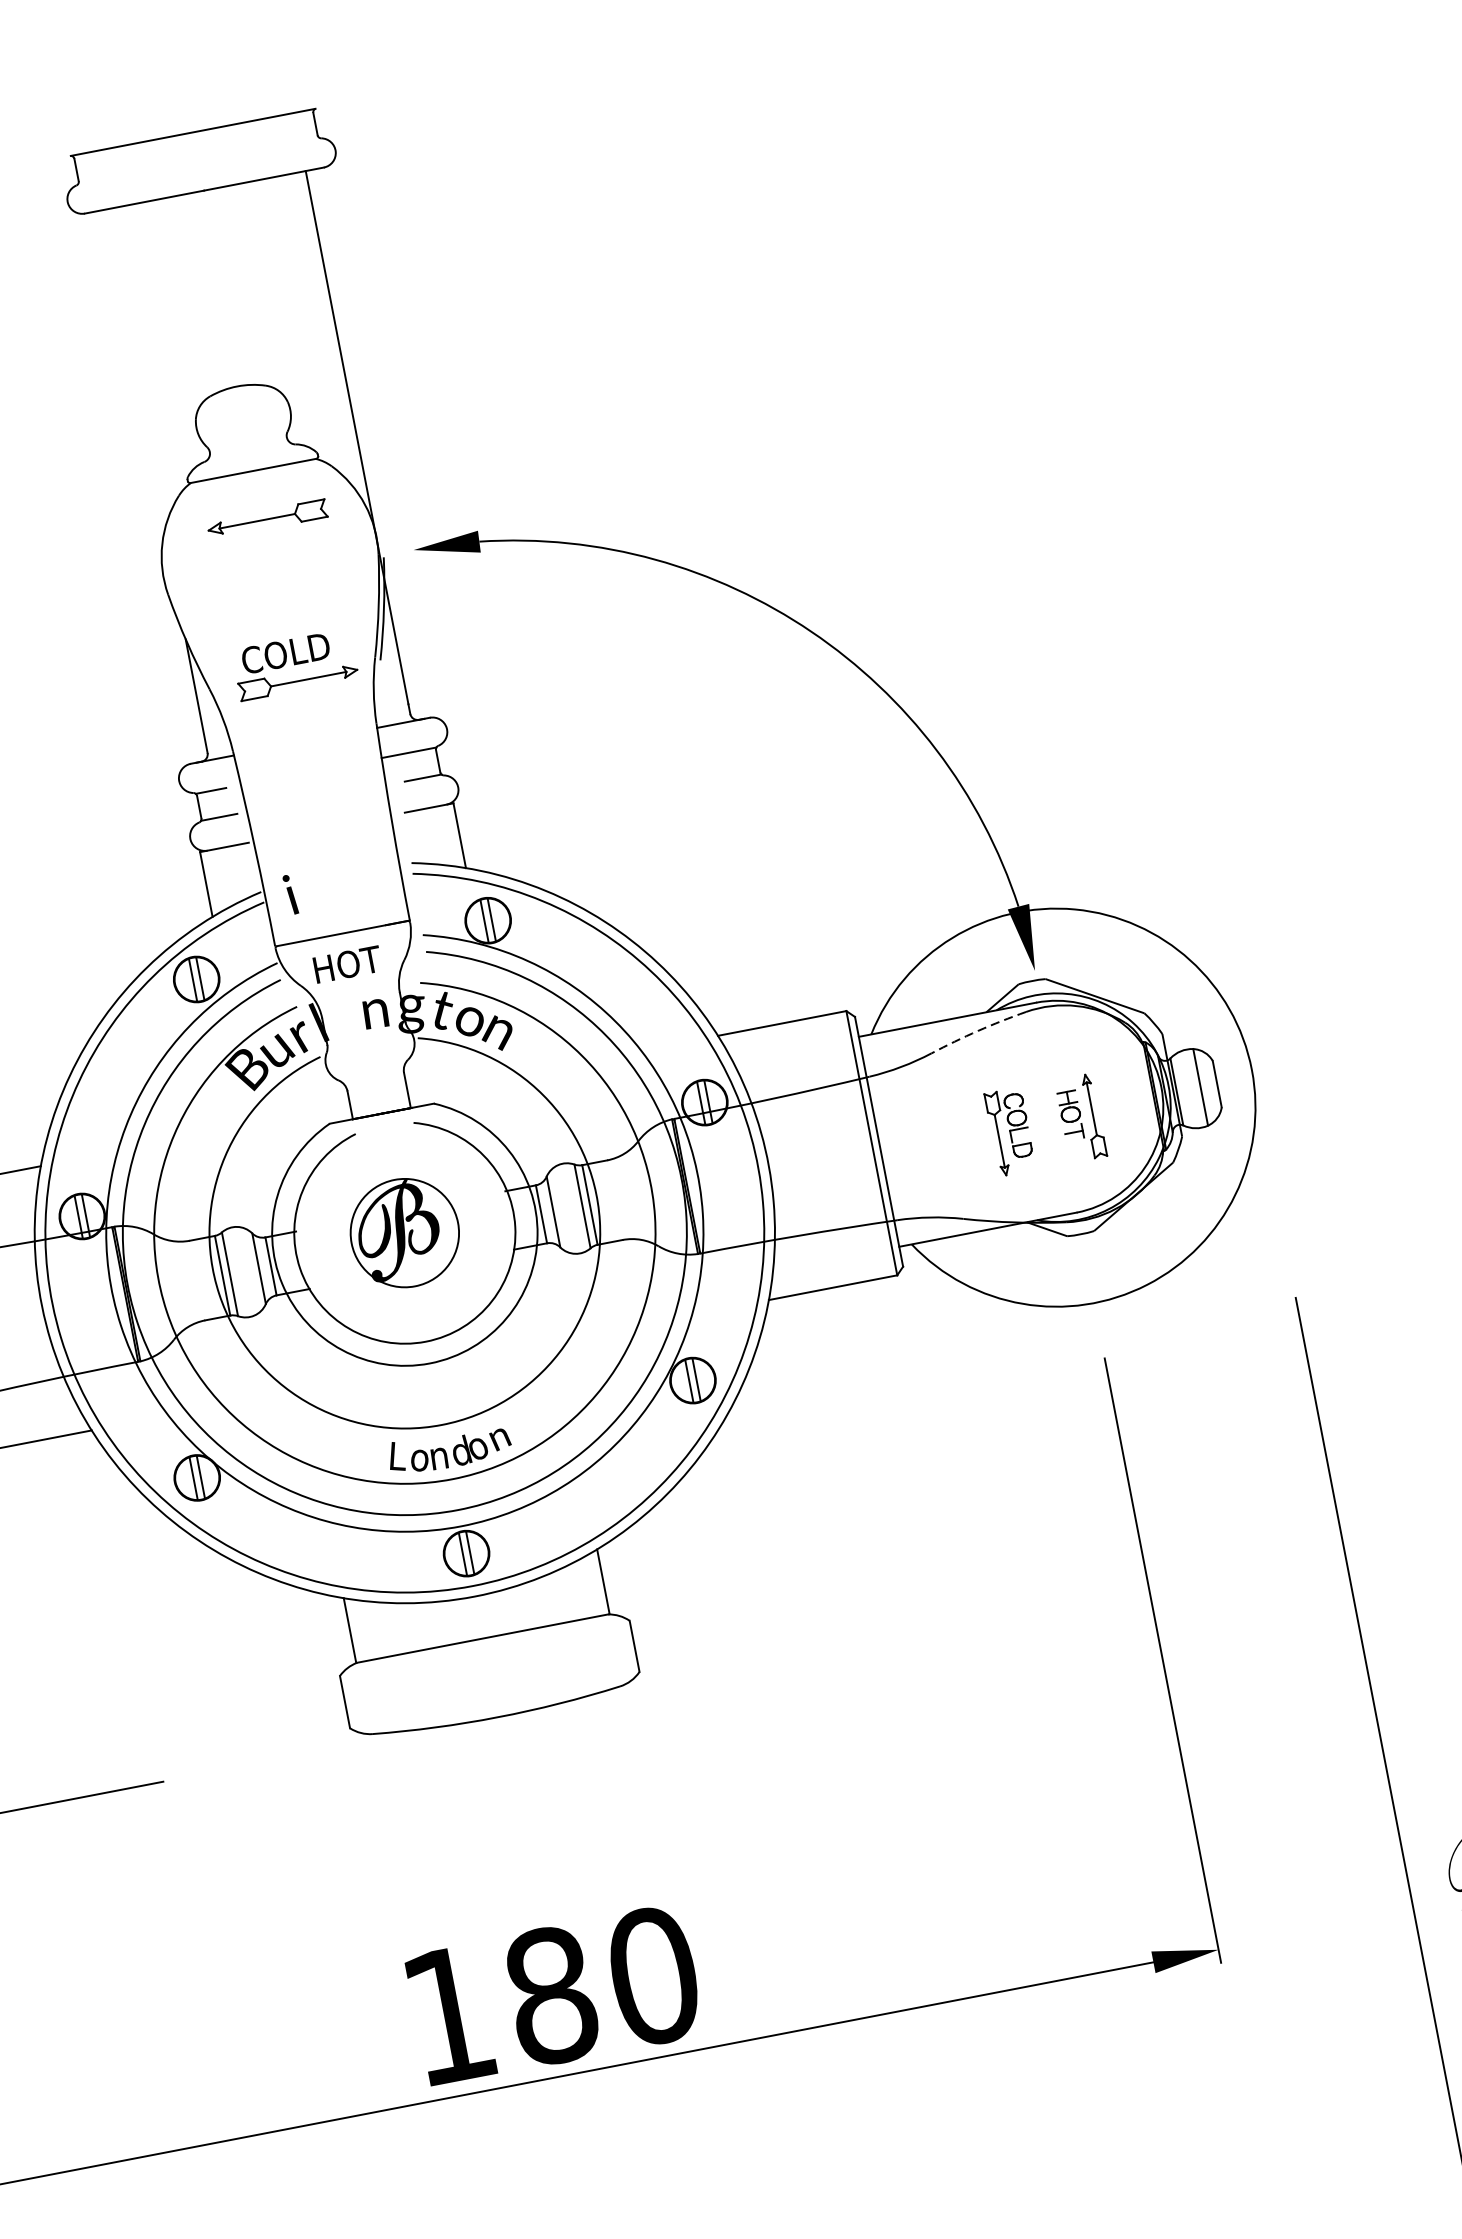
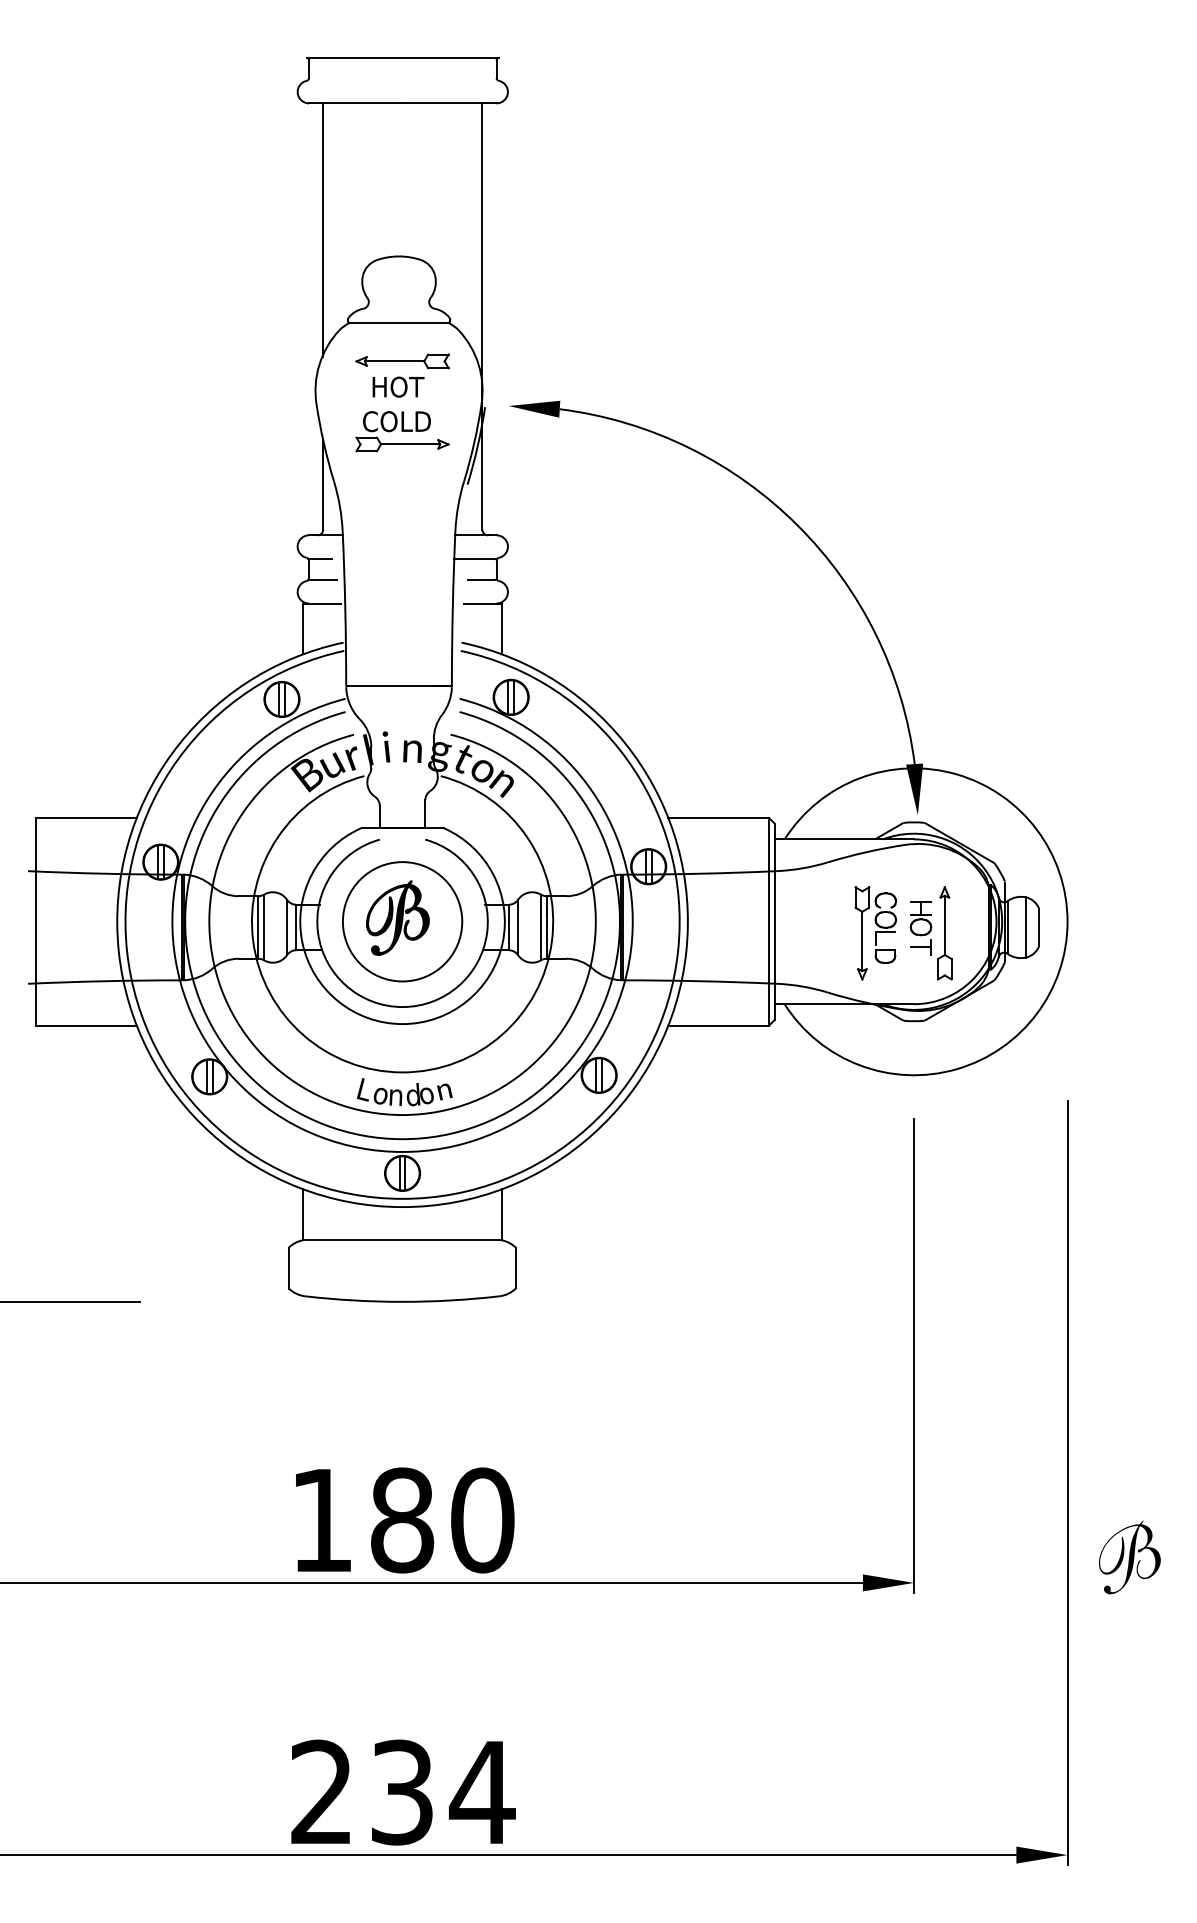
line: (134, 371) -> (323, 230), added
part: (295, 664) -> (402, 431), moved
text: (290, 894) -> (386, 746), moved
text: (347, 963) -> (398, 386), moved
arc: (977, 1031) -> (865, 852), dashed -> solid
part: (1080, 1118) -> (930, 933), size x1.43
part: (1010, 1132) -> (875, 933), size x1.43
circle: (404, 1232) -> (402, 921), size x1.43

